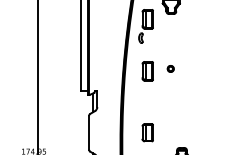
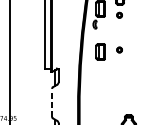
part: (170, 26) -> (119, 14), added
line: (89, 132) -> (52, 102), solid -> dashed
part: (147, 132) -> (100, 102), removed

